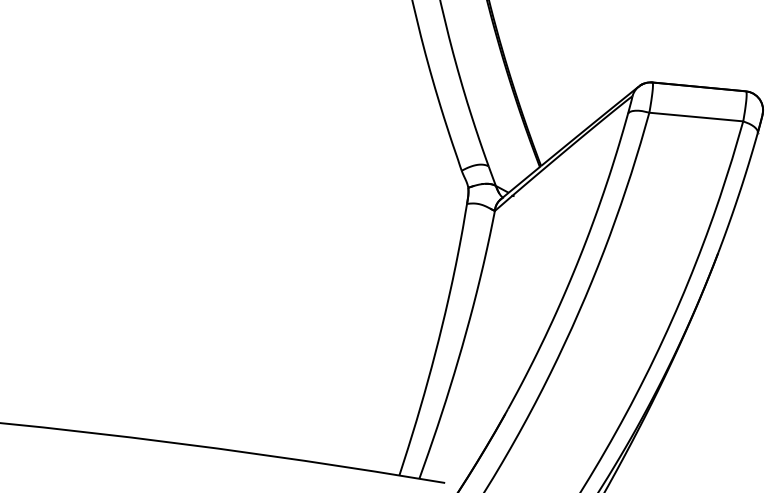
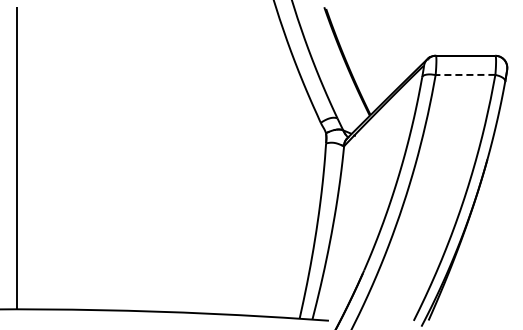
line: (696, 116) -> (465, 74), solid -> dashed

